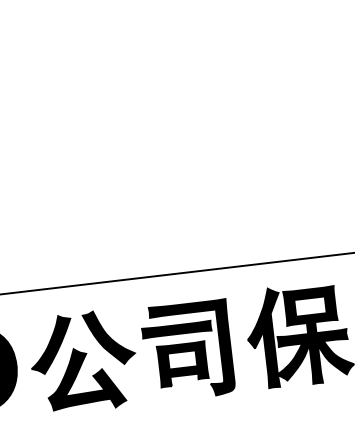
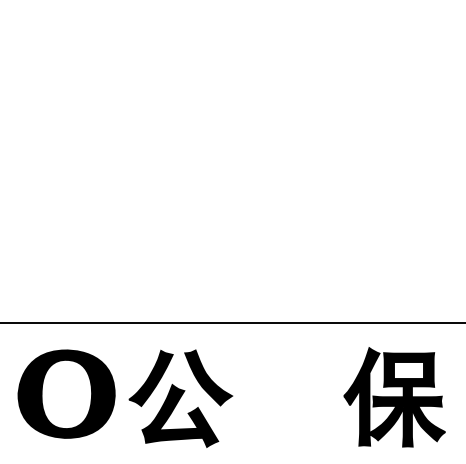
part: (187, 350) -> (283, 399), removed

